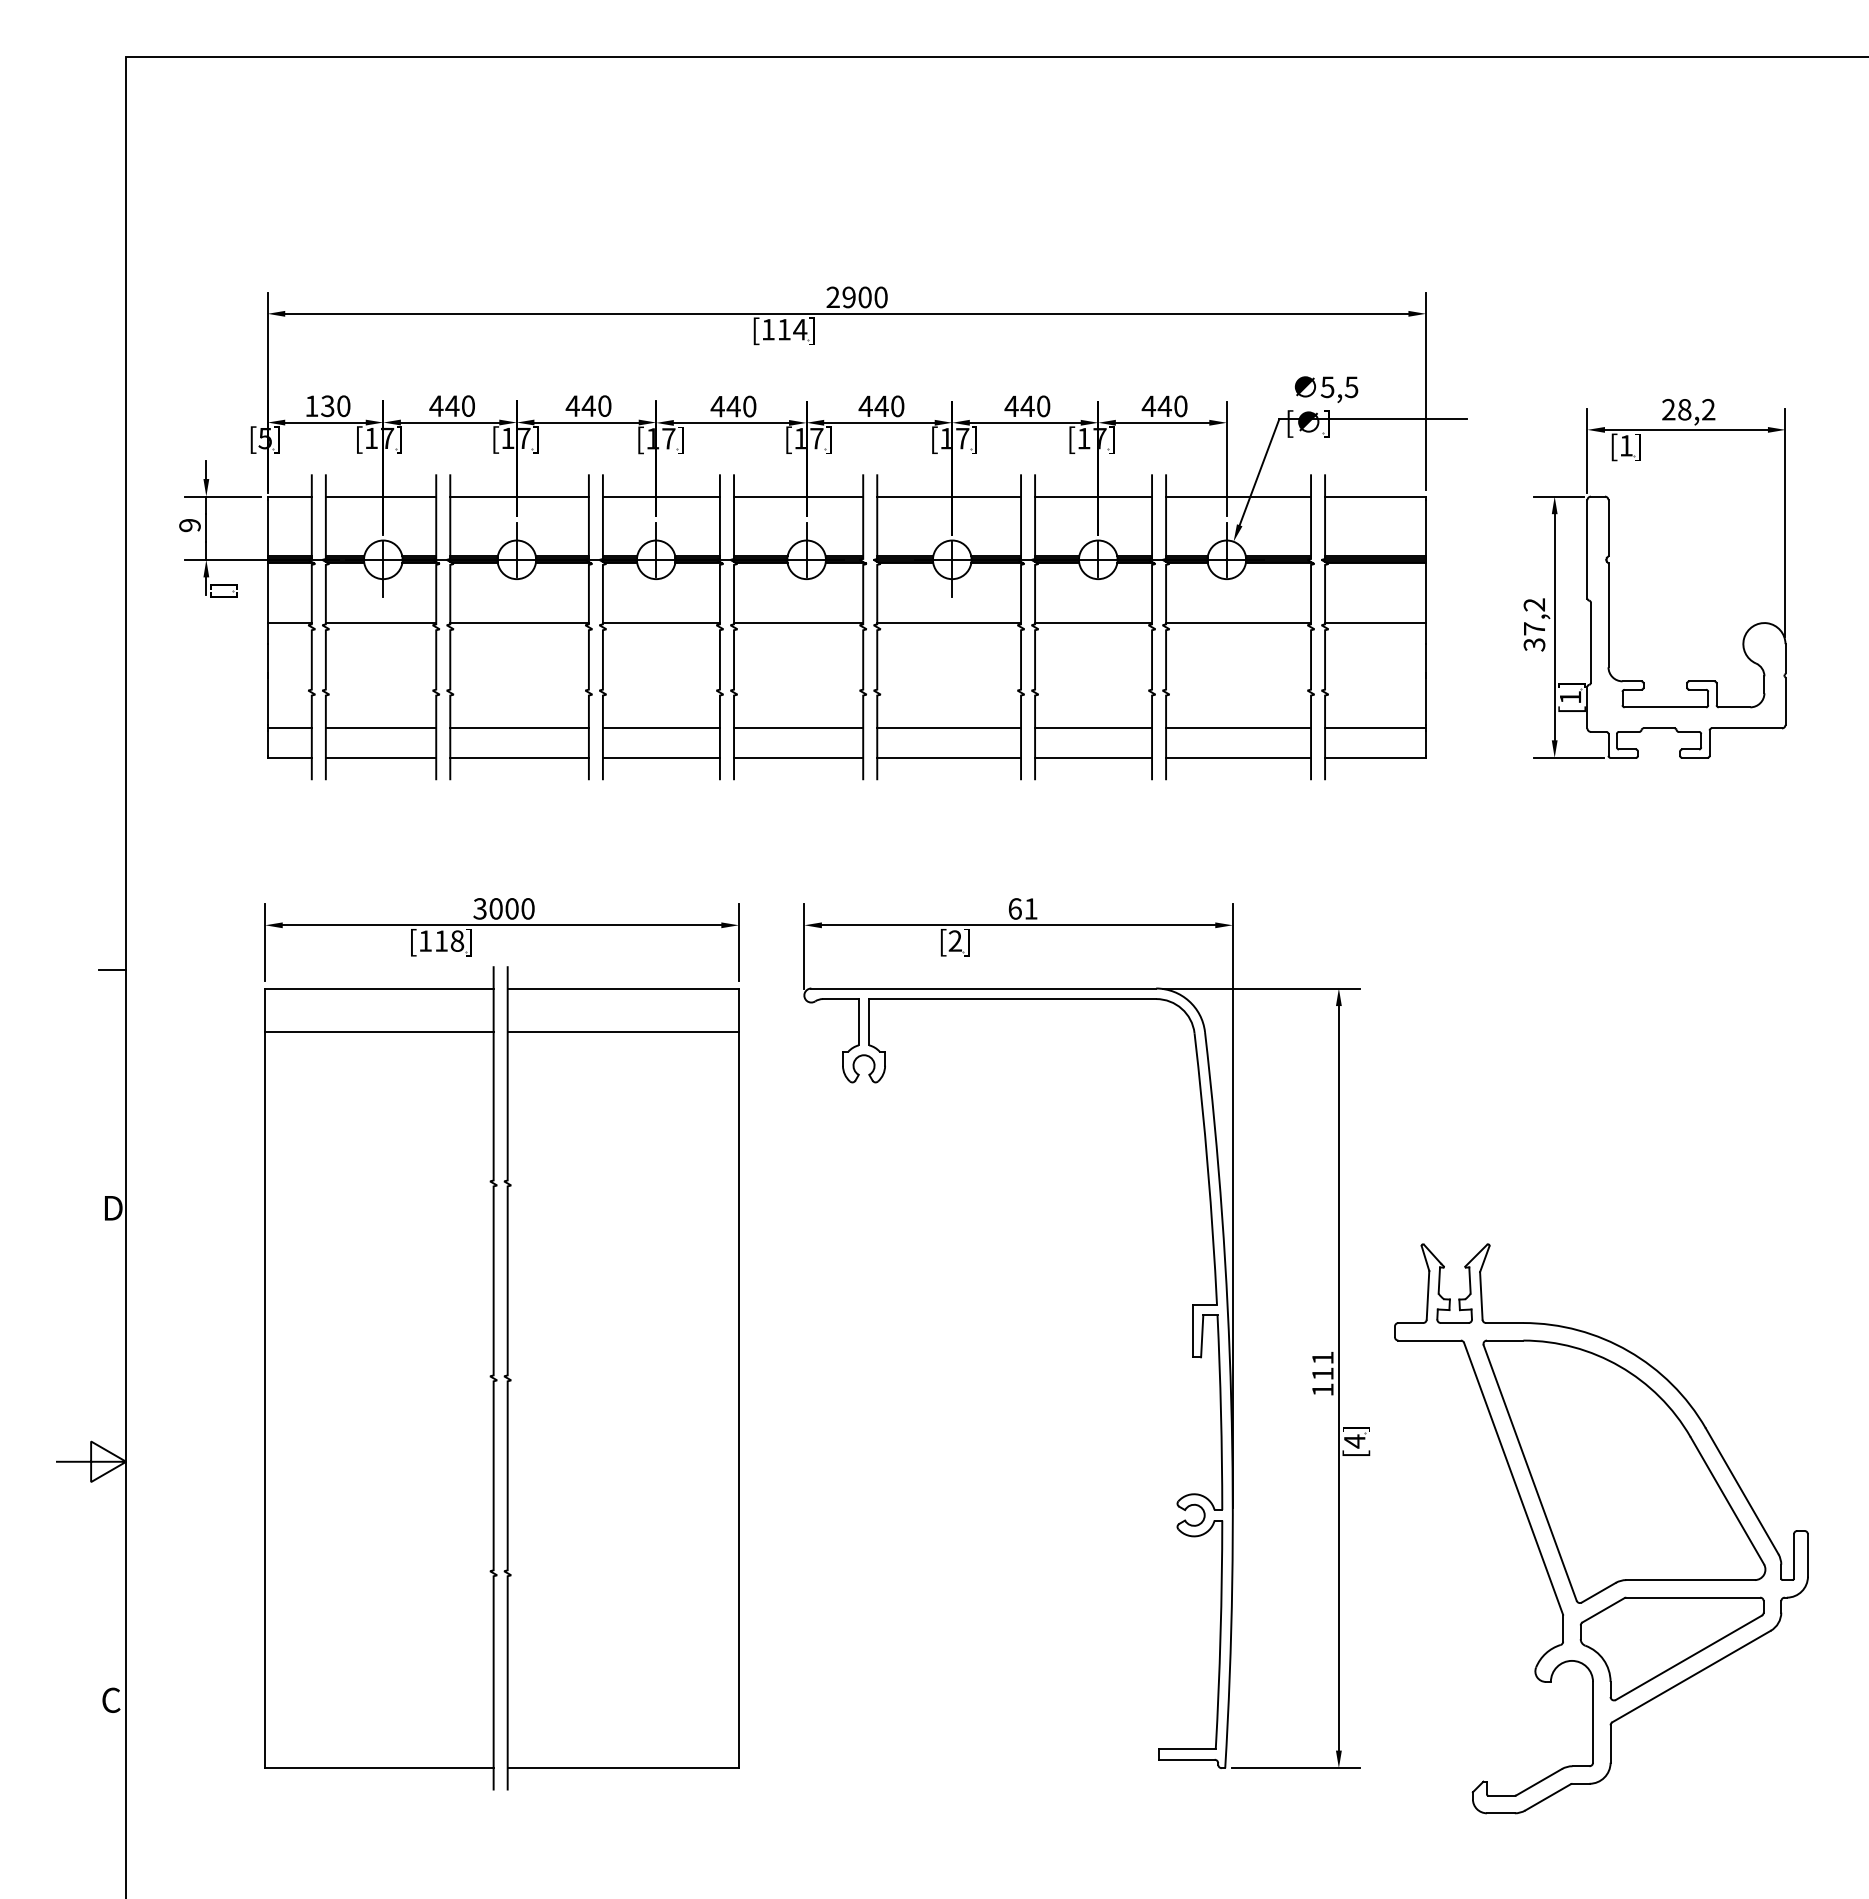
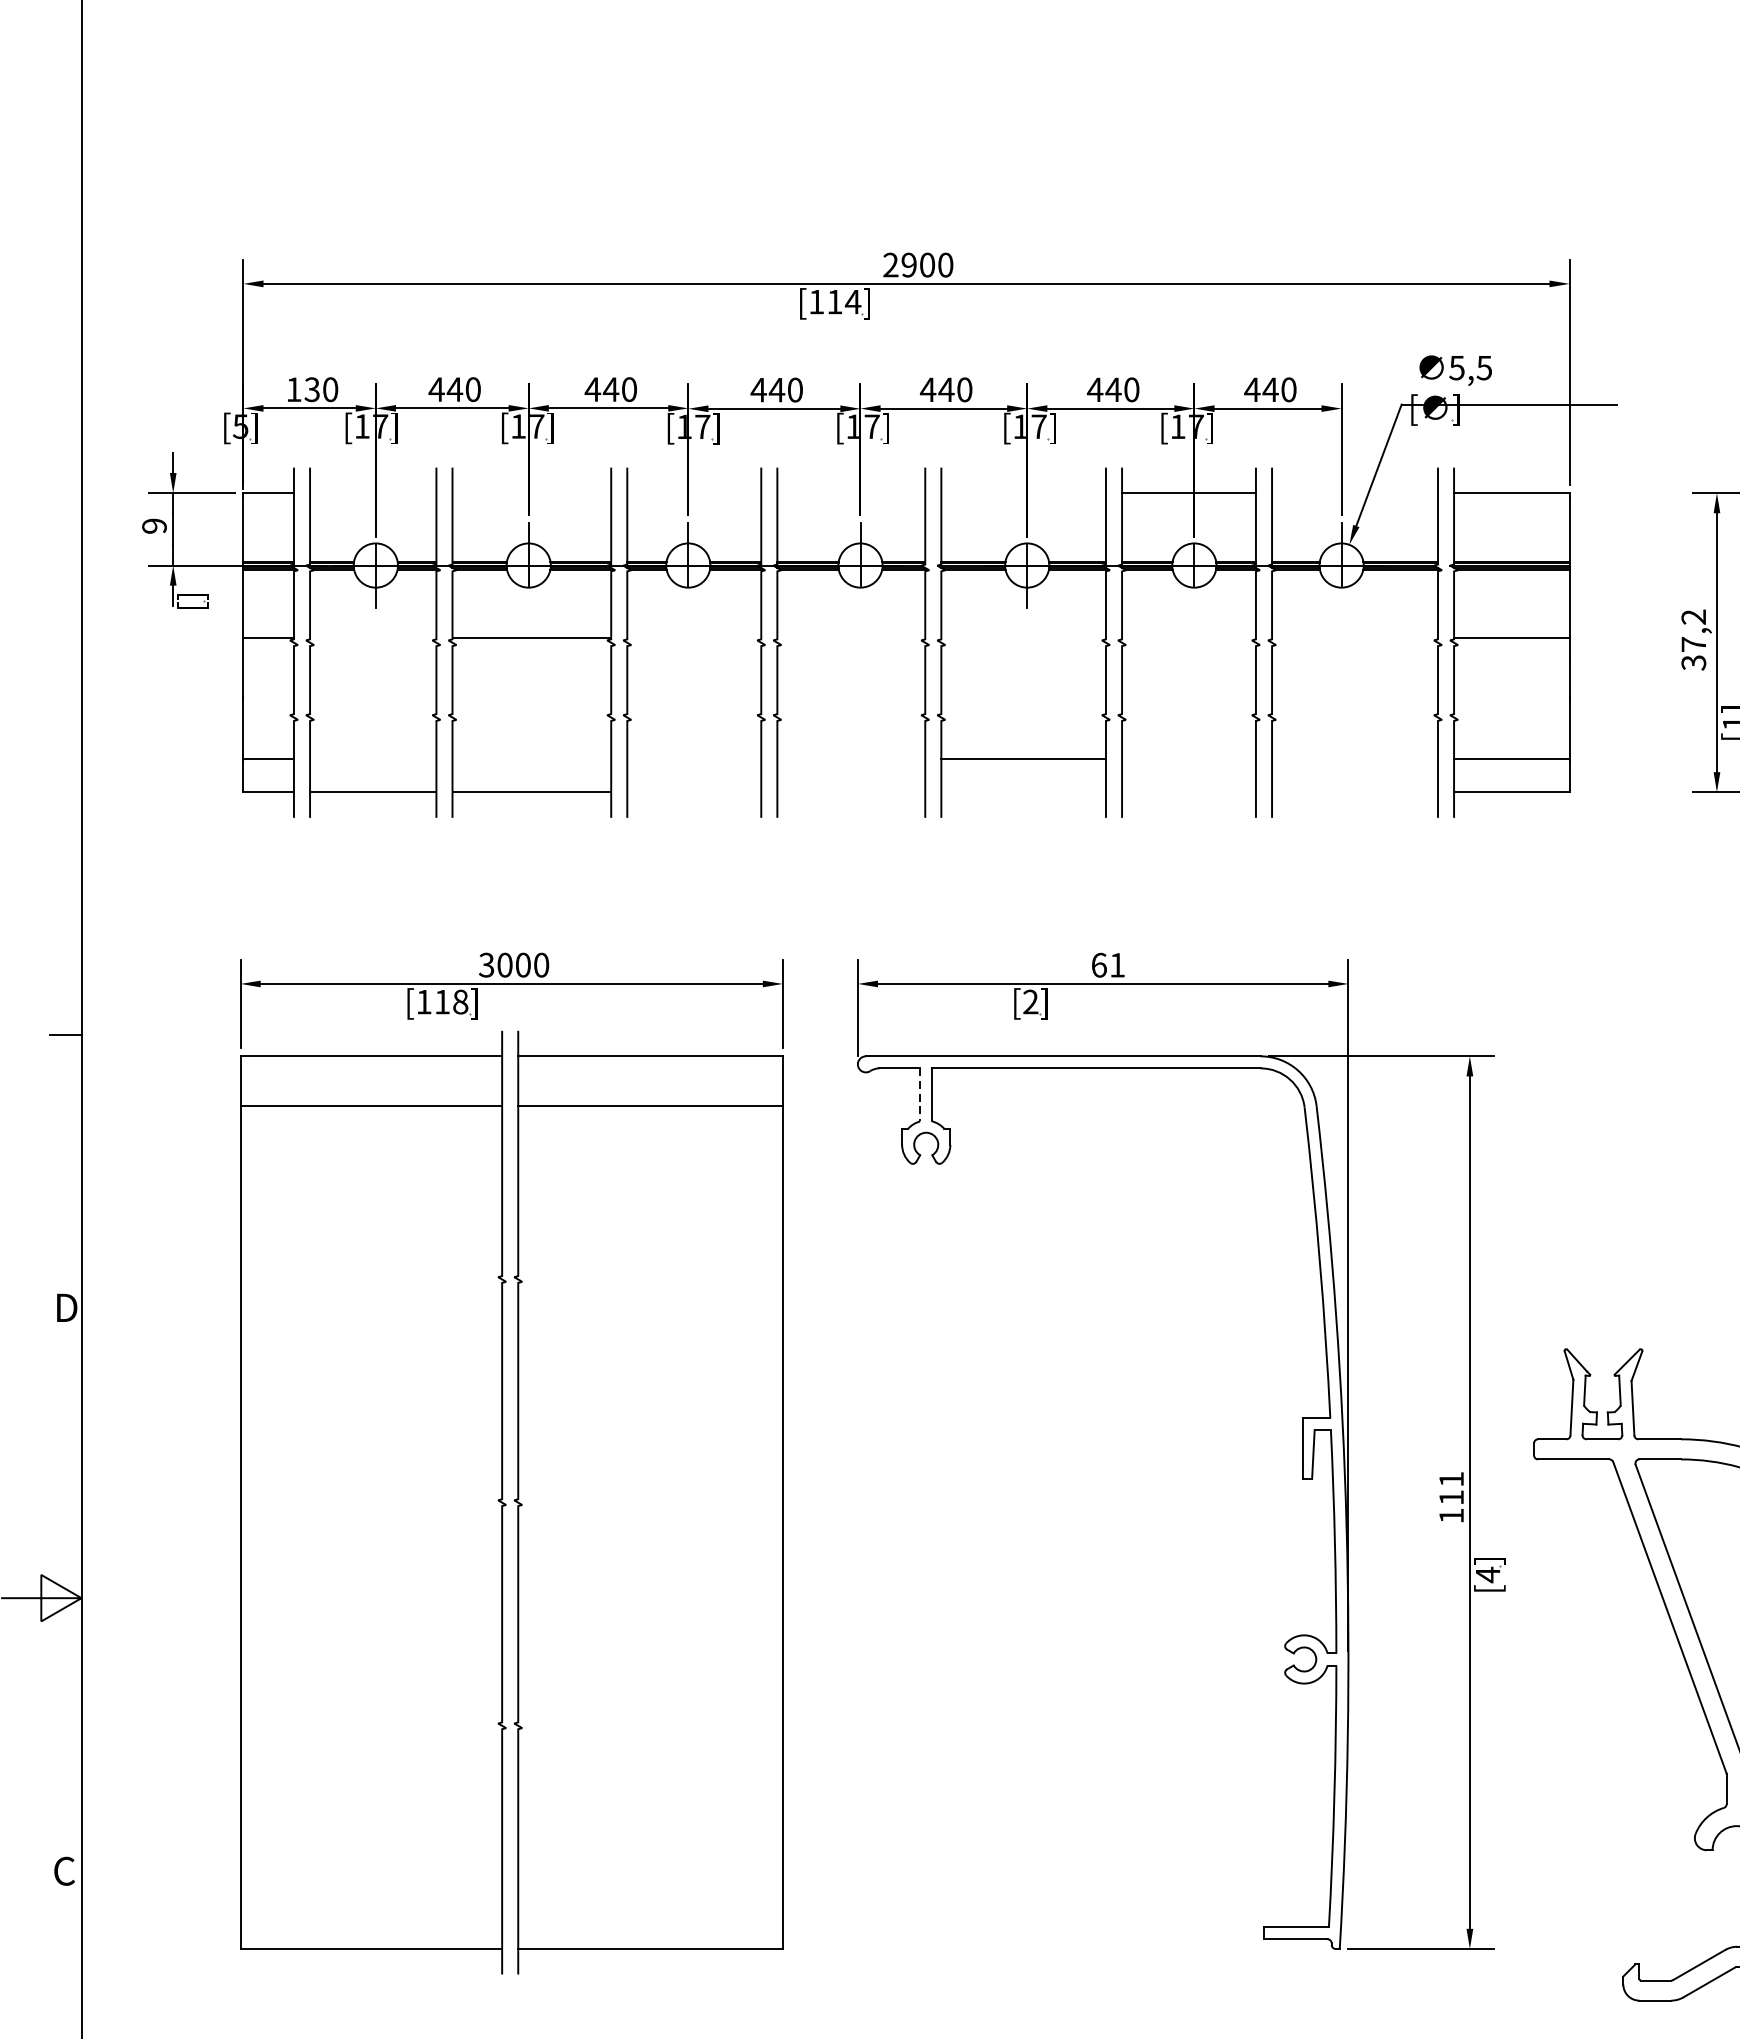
line: (380, 496) -> (372, 493), removed
line: (519, 496) -> (531, 493), removed
line: (660, 496) -> (693, 493), removed
line: (798, 496) -> (851, 493), removed
line: (949, 496) -> (1024, 493), removed
line: (1238, 496) -> (1354, 493), removed
line: (380, 623) -> (372, 638), removed
line: (660, 623) -> (693, 638), removed
line: (798, 623) -> (851, 638), removed
line: (949, 623) -> (1024, 638), removed
line: (1093, 623) -> (1188, 638), removed
line: (1238, 623) -> (1354, 638), removed
line: (380, 728) -> (372, 758), removed
line: (519, 728) -> (531, 758), removed
line: (660, 728) -> (693, 758), removed
line: (798, 728) -> (851, 758), removed
line: (1093, 728) -> (1188, 758), removed
line: (1238, 728) -> (1354, 758), removed
line: (660, 757) -> (693, 791), removed
line: (798, 757) -> (851, 791), removed
line: (949, 757) -> (1024, 791), removed
line: (1093, 757) -> (1188, 791), removed
line: (1238, 757) -> (1354, 791), removed
line: (858, 1022) -> (919, 1095), solid -> dashed

